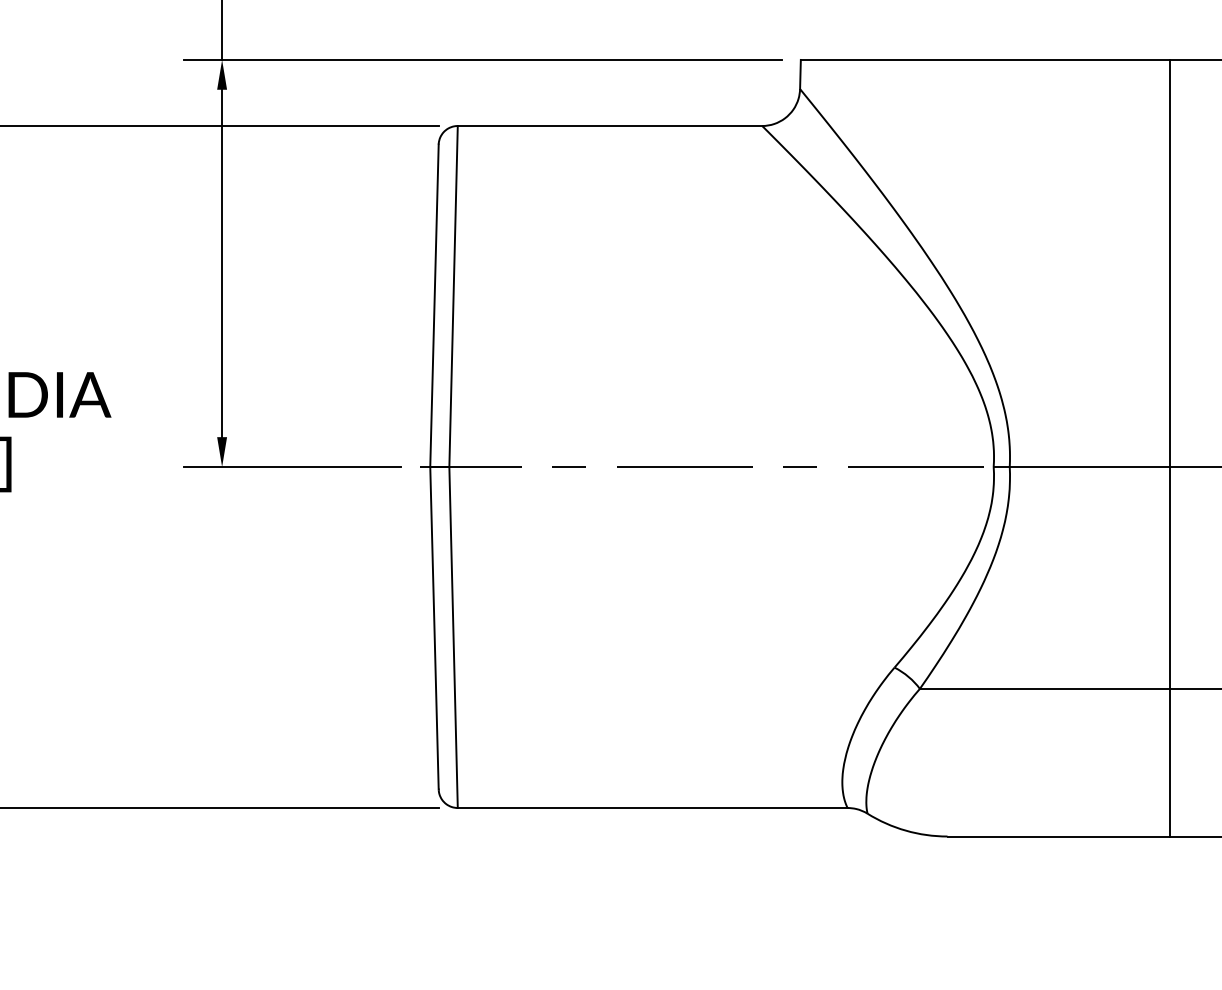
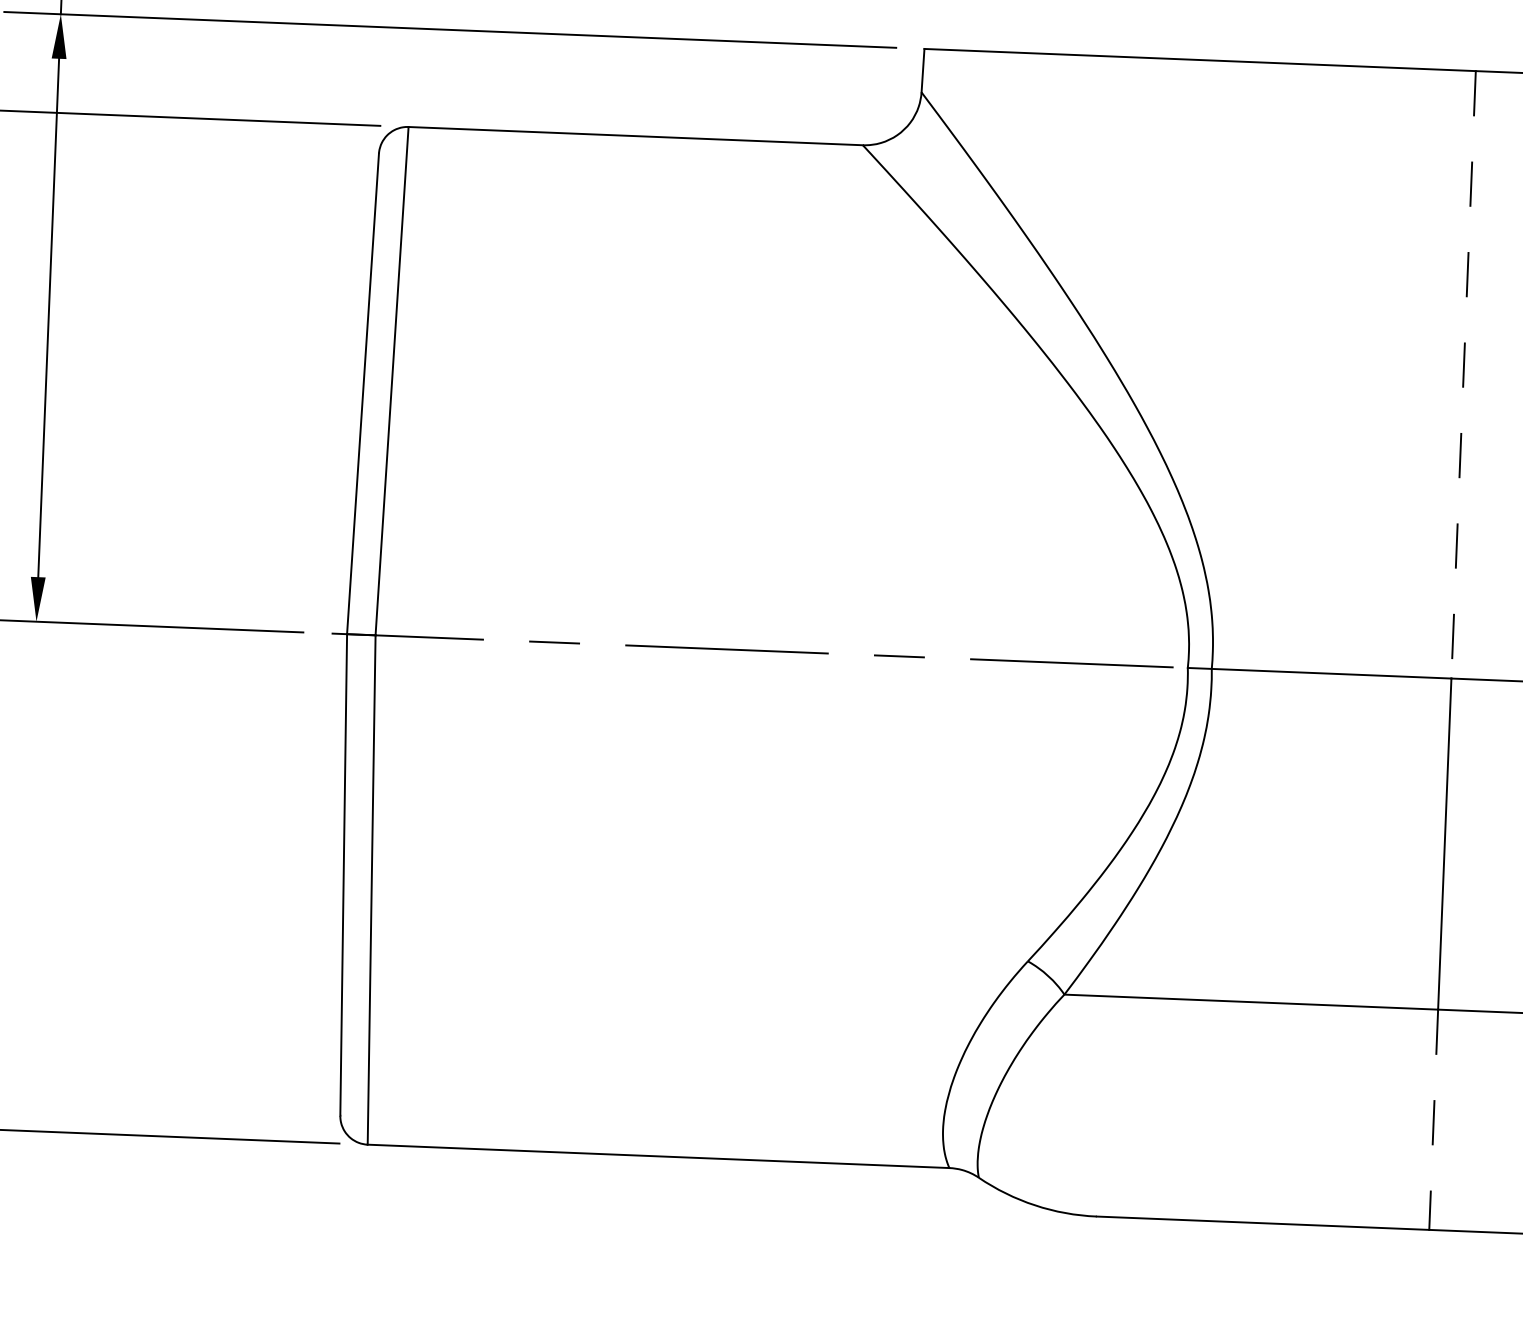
line: (1170, 263) -> (1463, 374), solid -> dashed
line: (1170, 762) -> (1433, 1119), solid -> dashed

